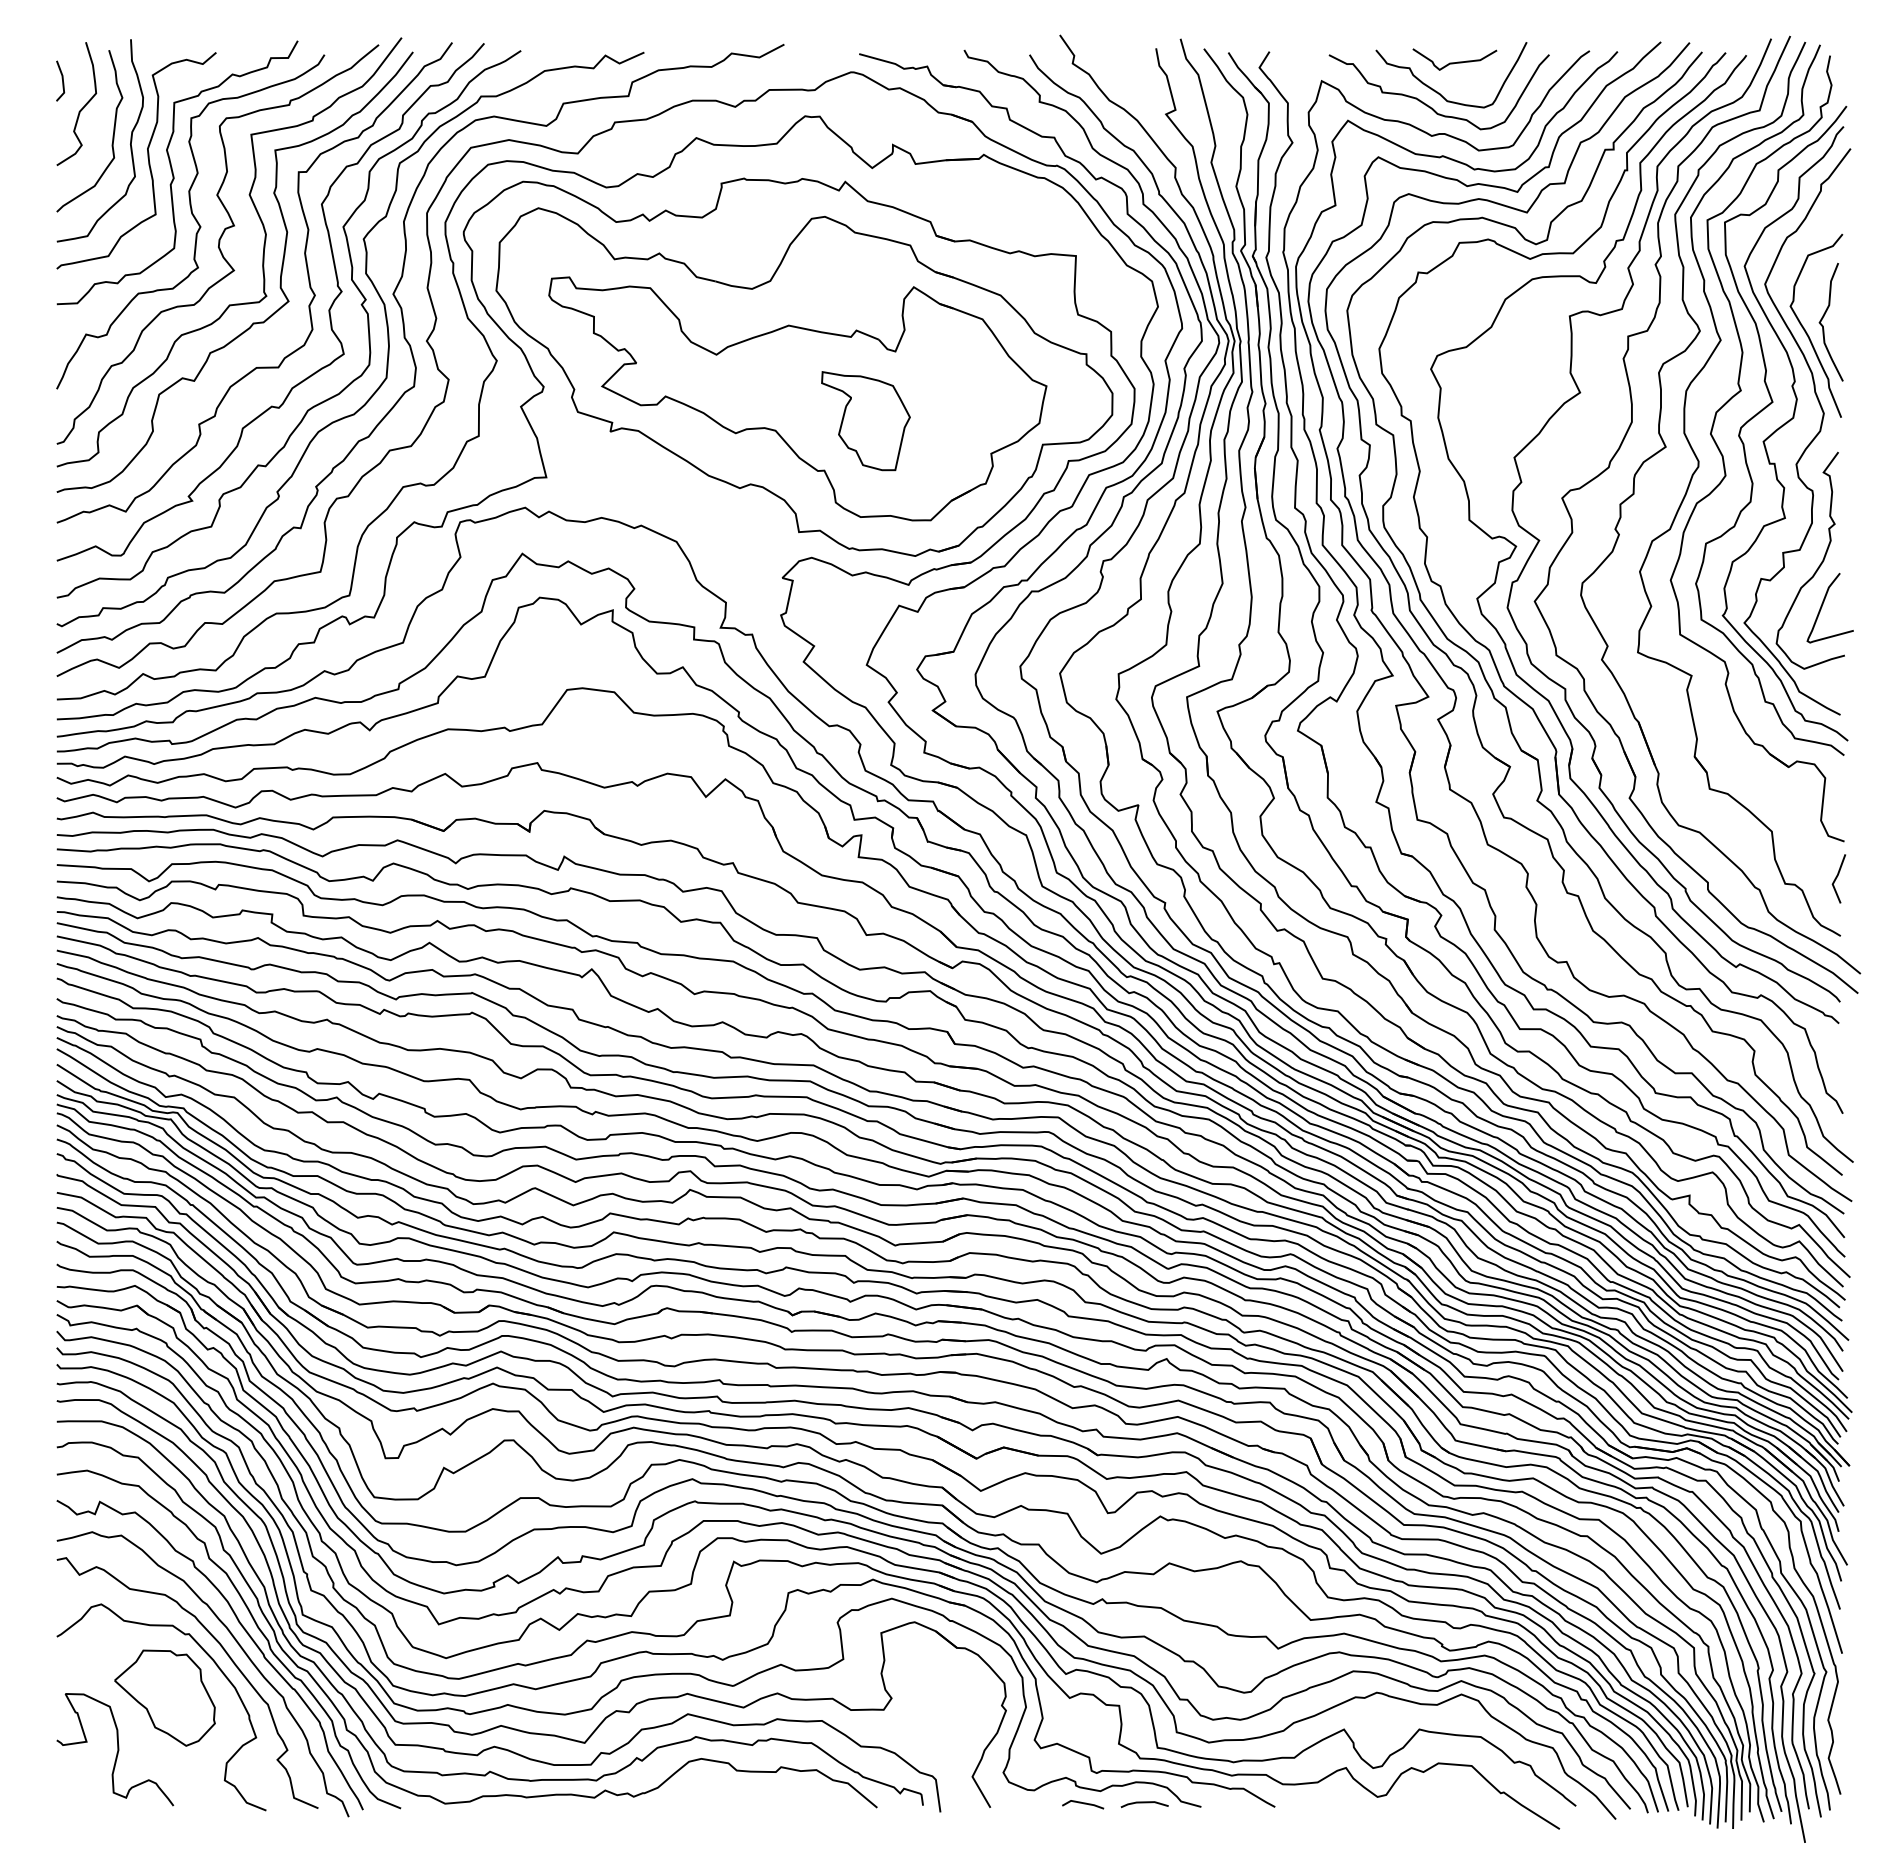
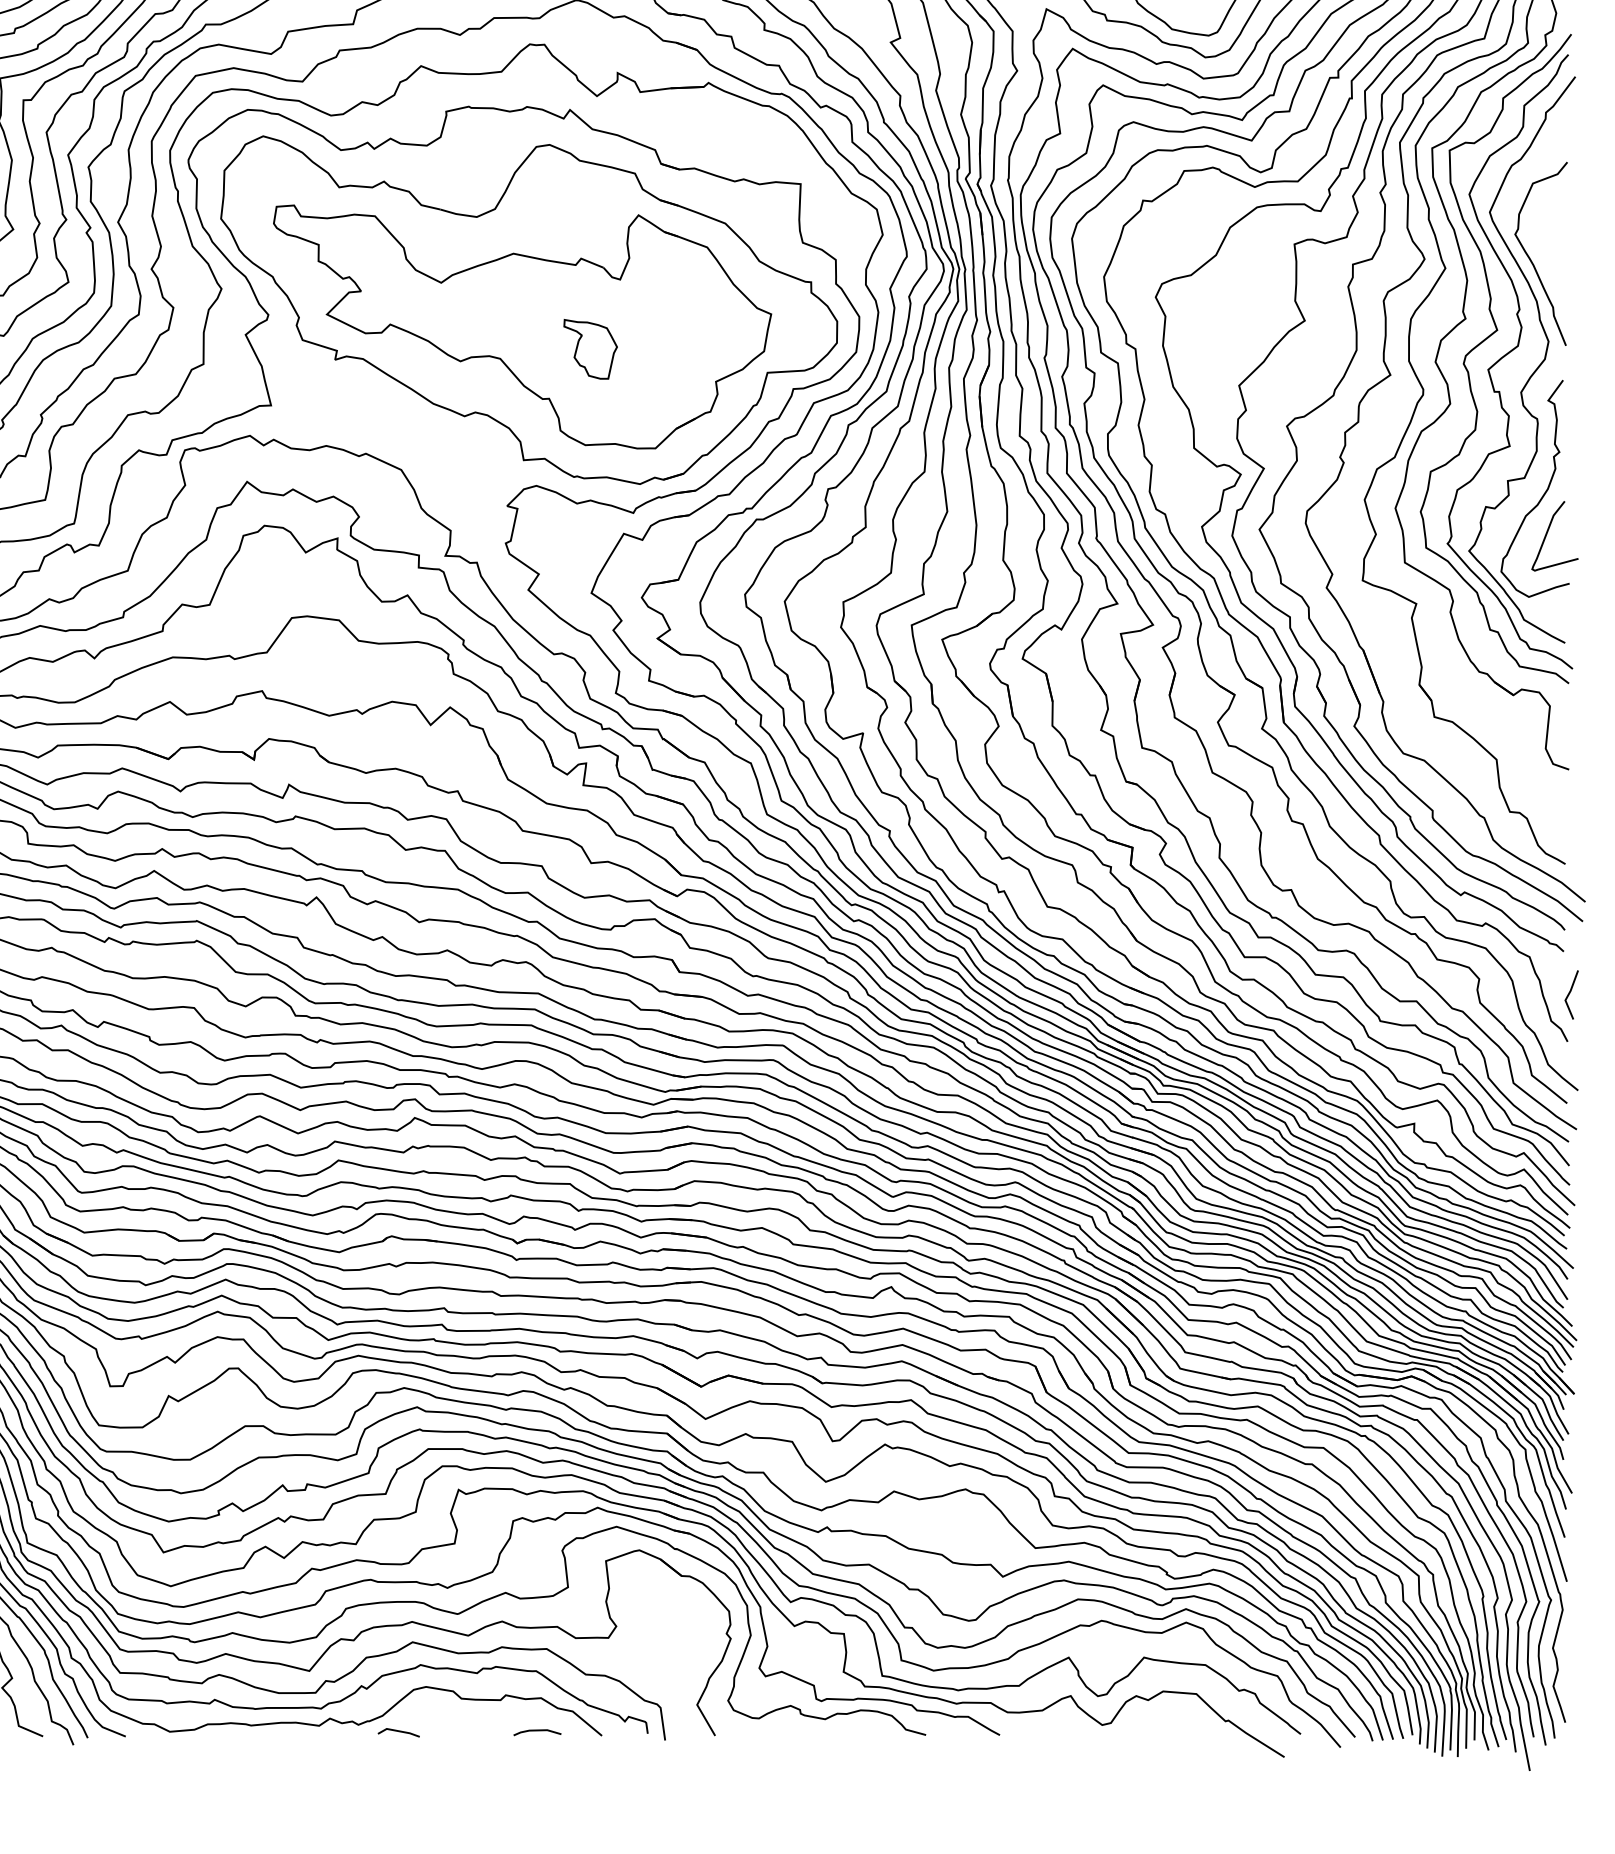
curve: (1823, 325) -> (1548, 253), removed
part: (865, 421) -> (590, 349), size x0.6
line: (1837, 877) -> (1570, 993), moved
line: (1144, 1803) -> (537, 1731), moved
line: (1083, 1804) -> (399, 1732), moved

